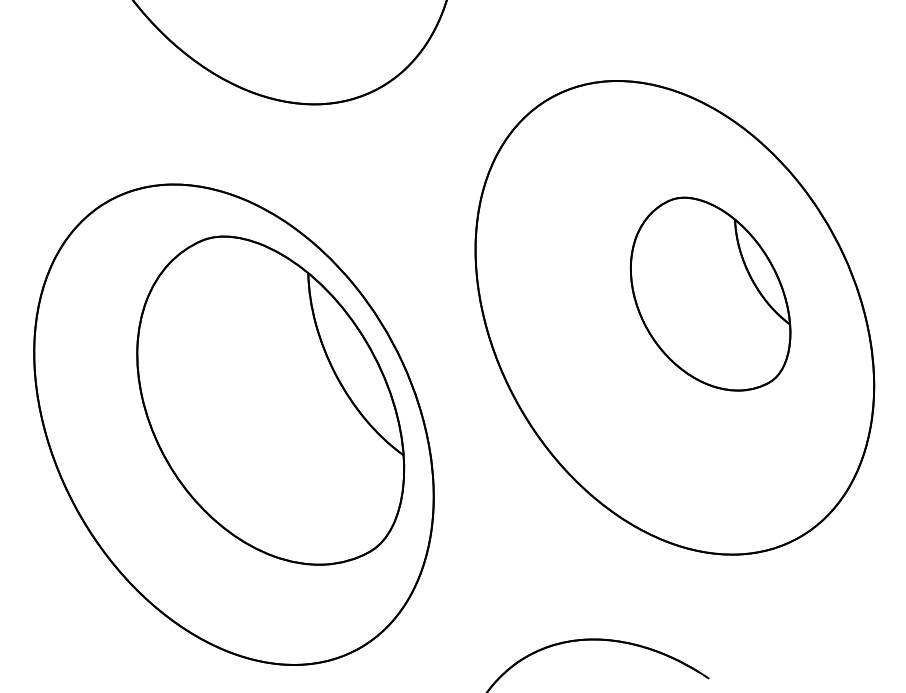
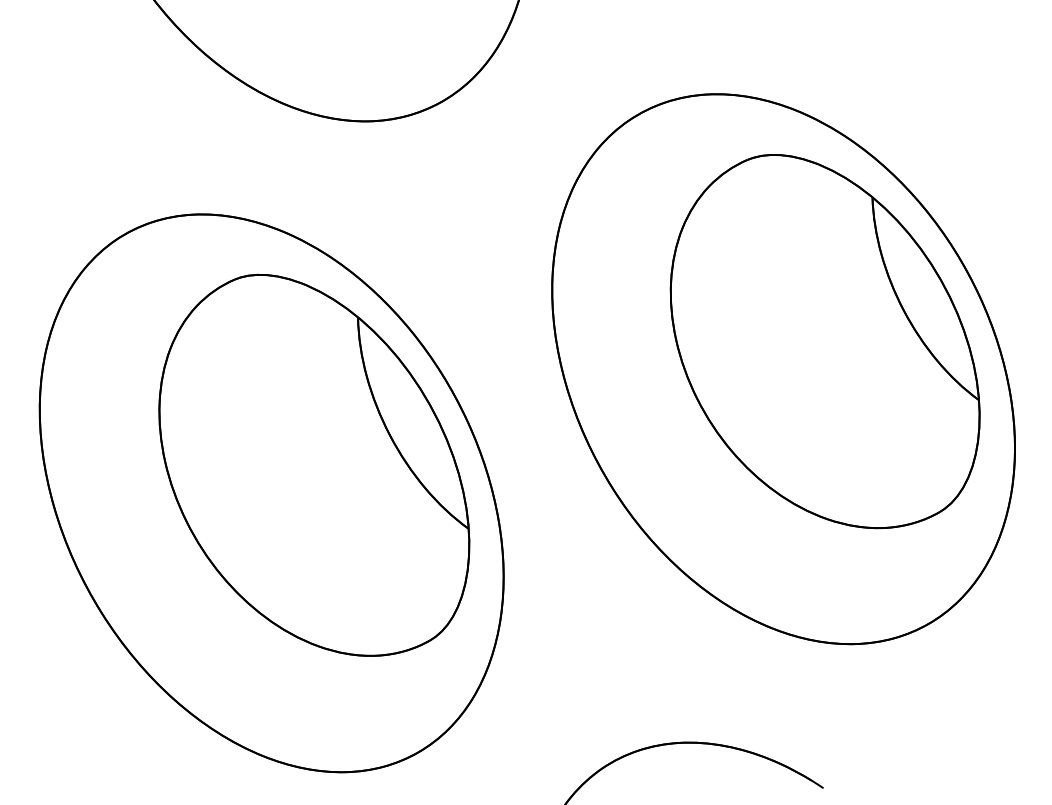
part: (710, 293) -> (824, 341), size x1.67

